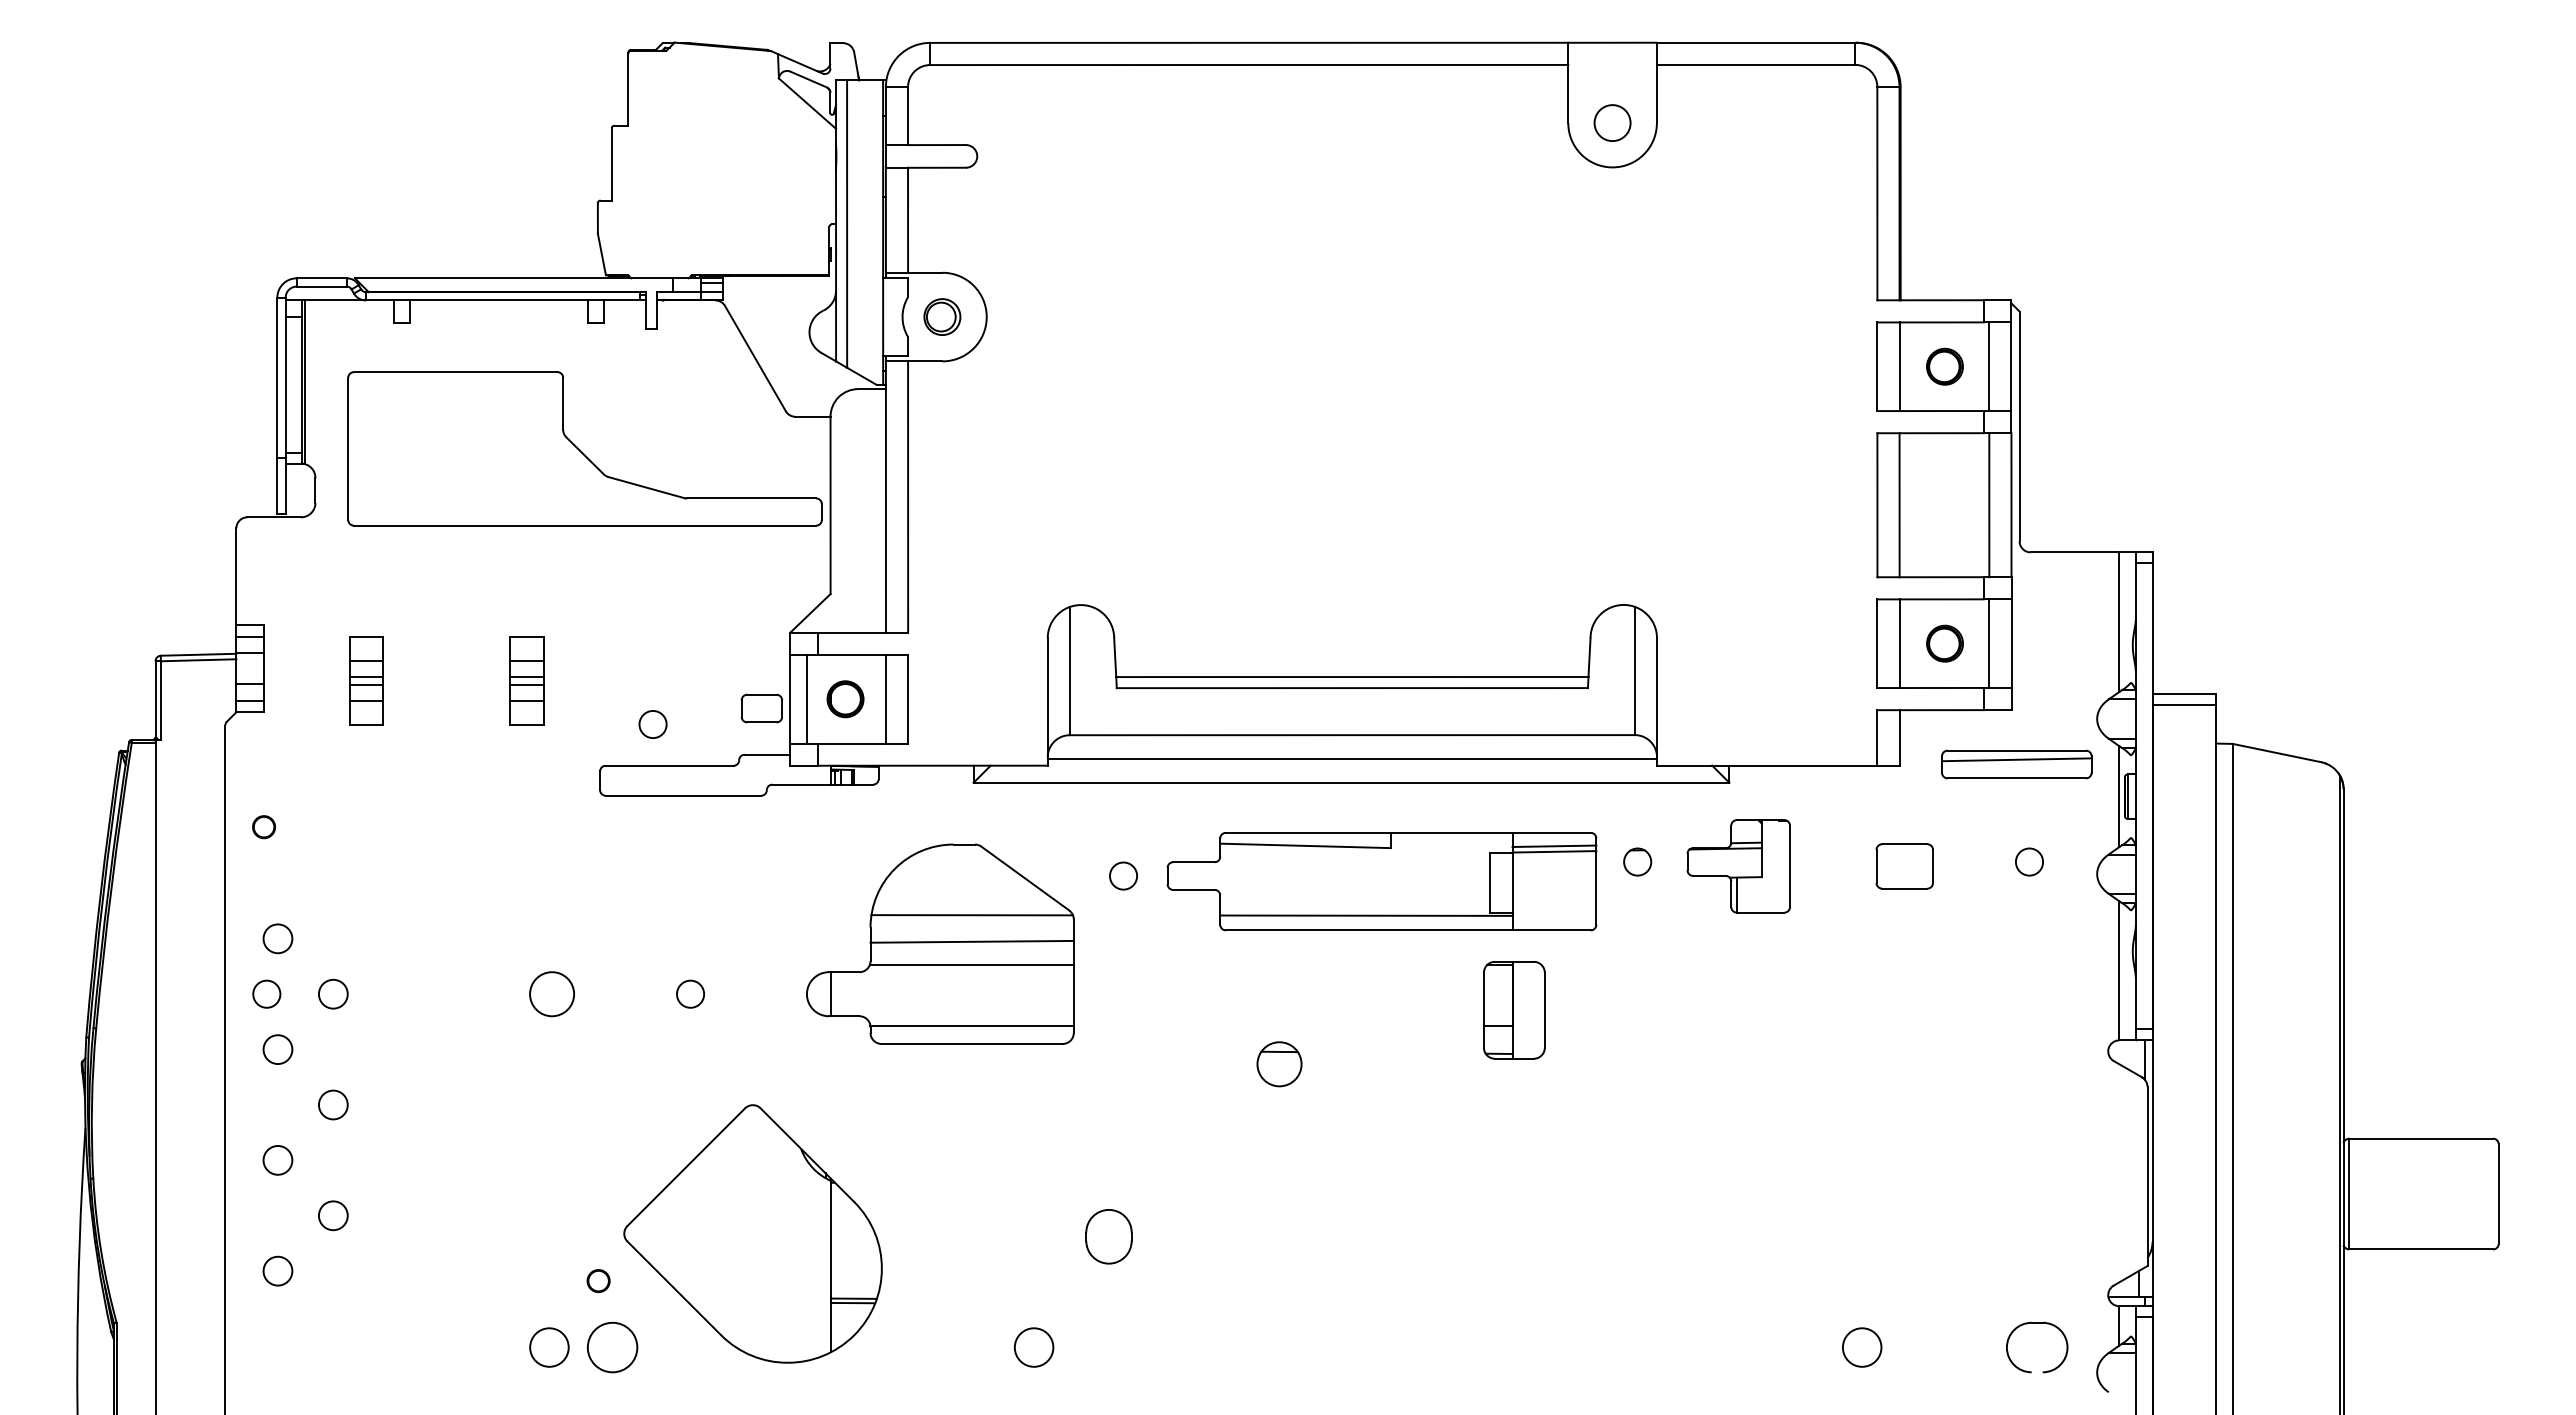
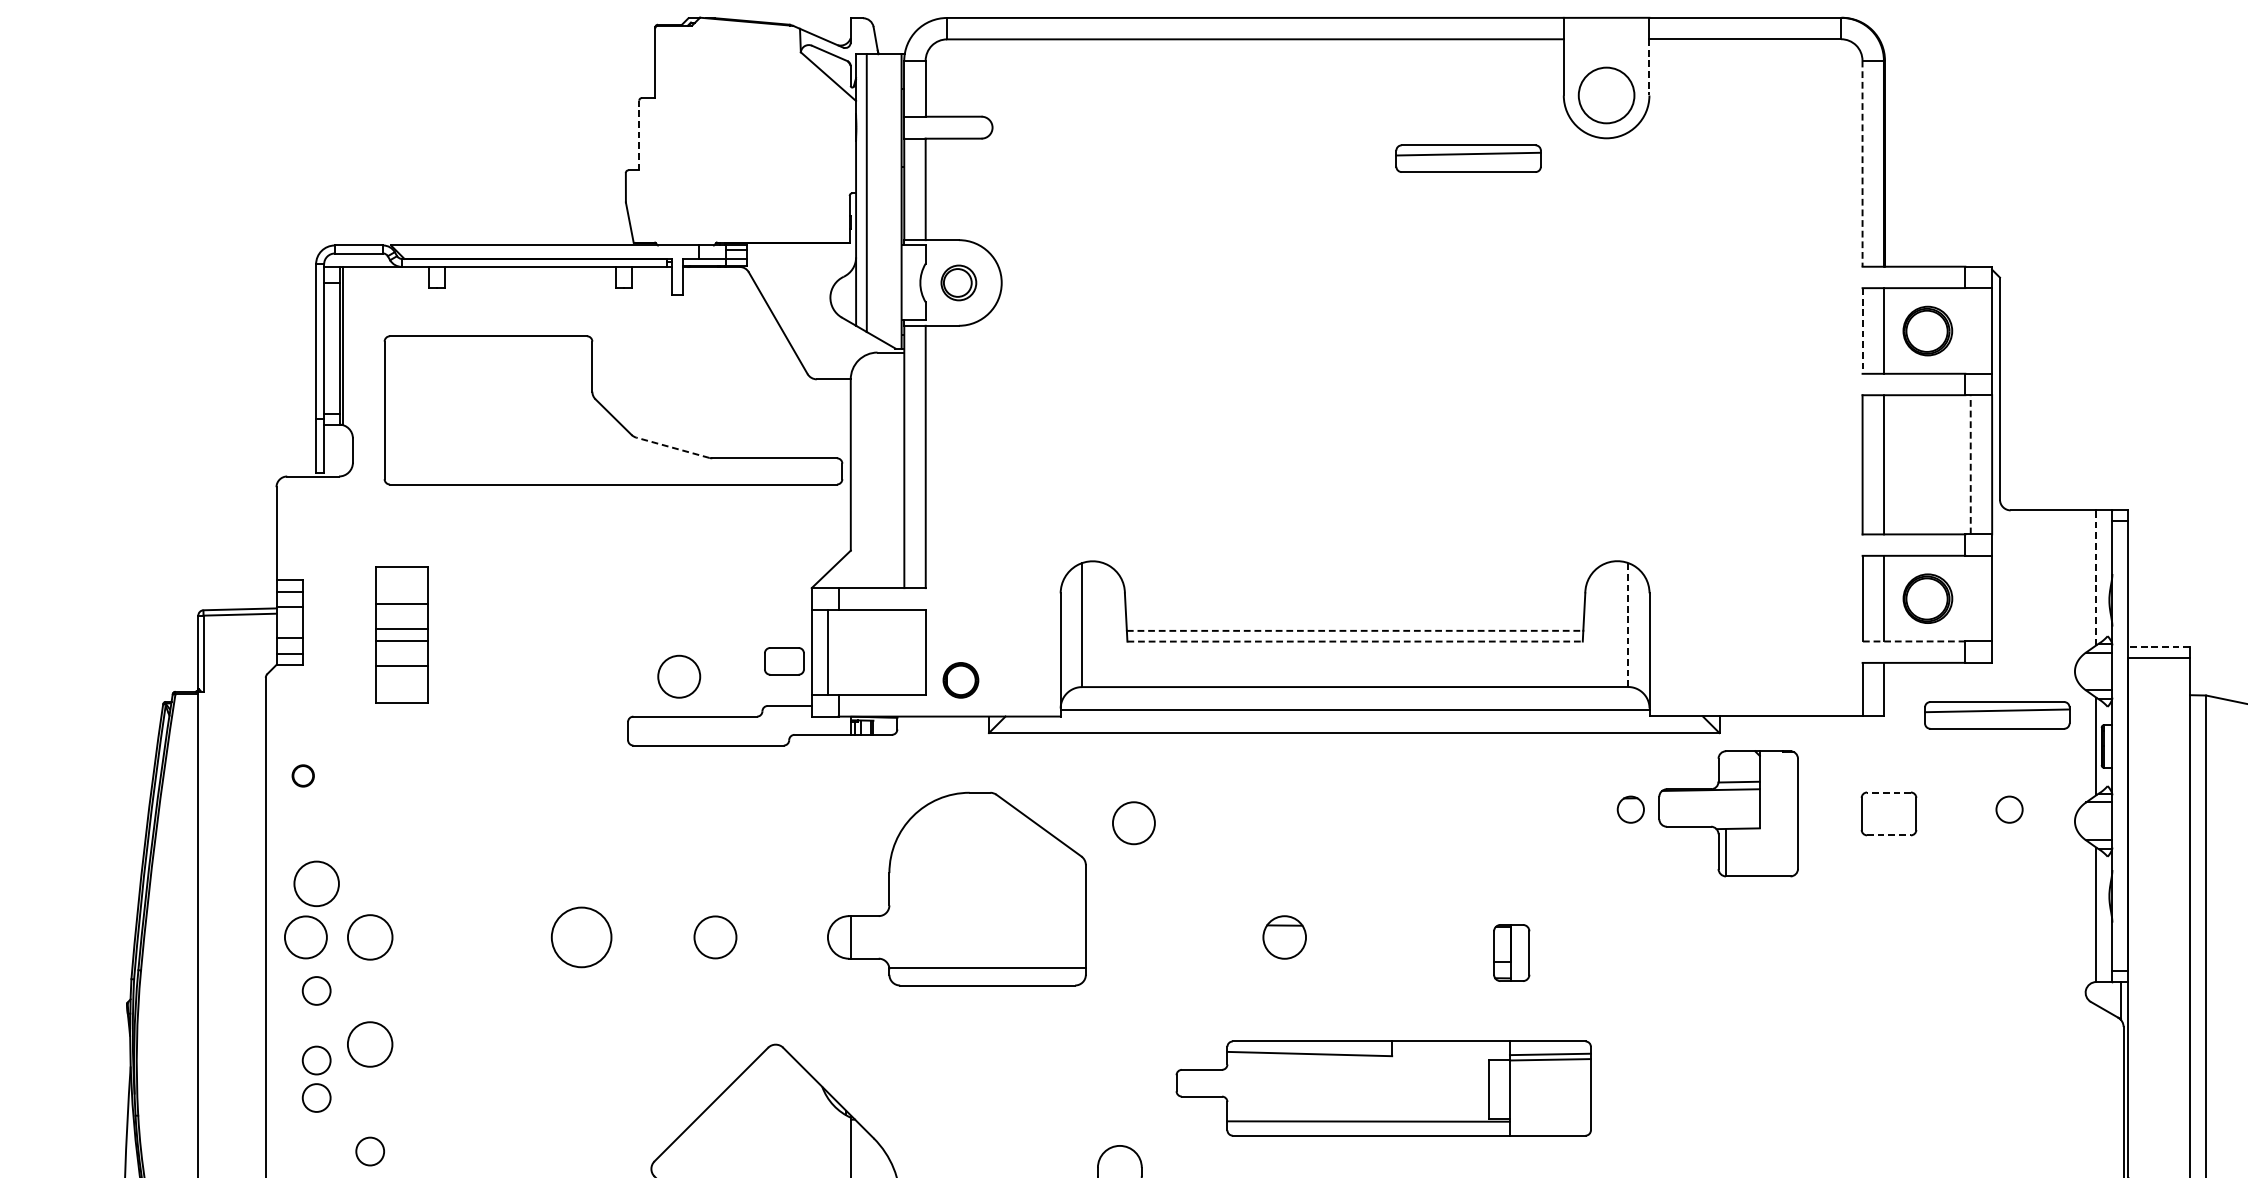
line: (1656, 94) -> (1649, 67), solid -> dashed
circle: (1612, 123) -> (1606, 95), size x1.6
line: (611, 164) -> (639, 135), solid -> dashed
part: (1469, 188) -> (1468, 158), added
line: (1877, 193) -> (1862, 163), solid -> dashed
part: (1944, 366) -> (1927, 330), size x1.4
line: (1989, 366) -> (1970, 330), removed
line: (1877, 367) -> (1862, 331), solid -> dashed
line: (645, 487) -> (671, 447), solid -> dashed
line: (1989, 504) -> (1970, 464), solid -> dashed
line: (2119, 622) -> (2096, 578), solid -> dashed
part: (1944, 643) -> (1927, 598), size x1.4
line: (1989, 643) -> (1970, 598), removed
line: (1634, 670) -> (1627, 624), solid -> dashed
line: (1352, 677) -> (1355, 631), solid -> dashed
part: (366, 680) -> (402, 634), size x1.6
part: (526, 680) -> (556, 634), removed
line: (1352, 688) -> (1355, 641), solid -> dashed
line: (1930, 688) -> (1913, 641), solid -> dashed
line: (2184, 693) -> (2159, 646), solid -> dashed
line: (885, 698) -> (903, 651), removed
part: (845, 699) -> (960, 680), moved
circle: (652, 724) -> (678, 676), size x1.6
line: (1904, 844) -> (1888, 792), solid -> dashed
part: (1738, 866) -> (1728, 813), size x1.4
circle: (1123, 875) -> (1133, 822), size x1.6
part: (1381, 881) -> (1383, 1088), moved
line: (1904, 888) -> (1888, 835), solid -> dashed
line: (972, 915) -> (987, 861), removed
circle: (277, 938) -> (316, 883), size x1.6
line: (971, 941) -> (986, 886), removed
line: (971, 964) -> (986, 908), removed
circle: (266, 993) -> (305, 936), size x1.6
circle: (332, 993) -> (369, 936), size x1.6
circle: (690, 993) -> (715, 936), size x1.6
circle: (552, 994) -> (582, 937), size x1.4
part: (1514, 1010) -> (1511, 953), size x0.6
part: (1279, 1064) -> (1284, 937), moved
circle: (333, 1104) -> (370, 1044), size x1.6
circle: (277, 1121) -> (316, 1060), added

